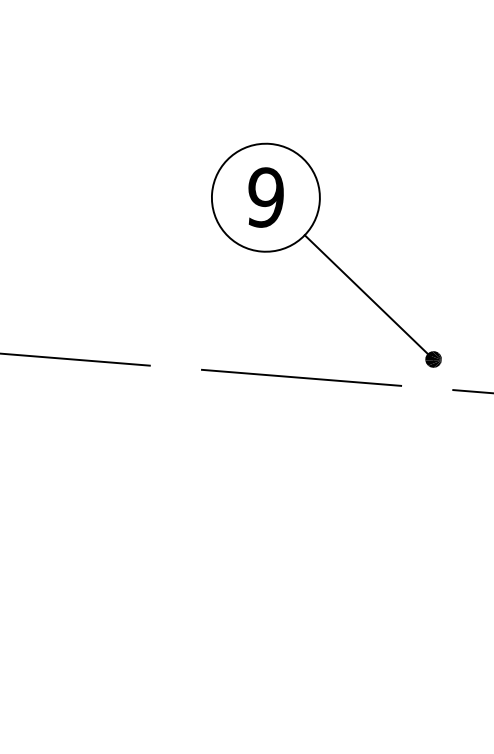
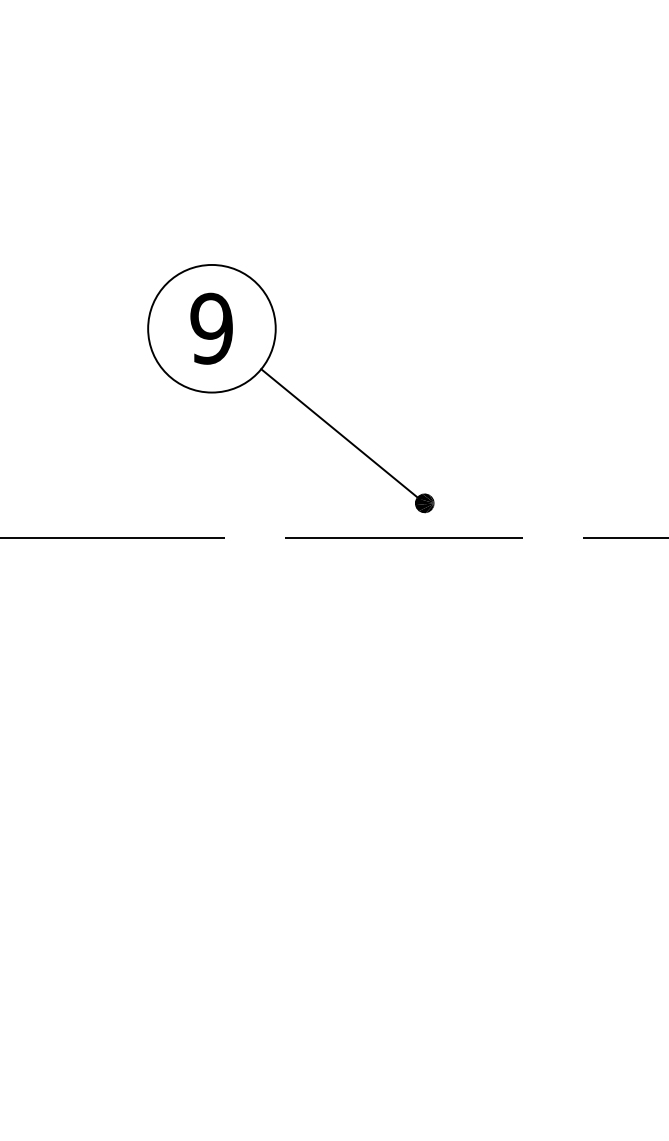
part: (328, 253) -> (290, 388), moved

